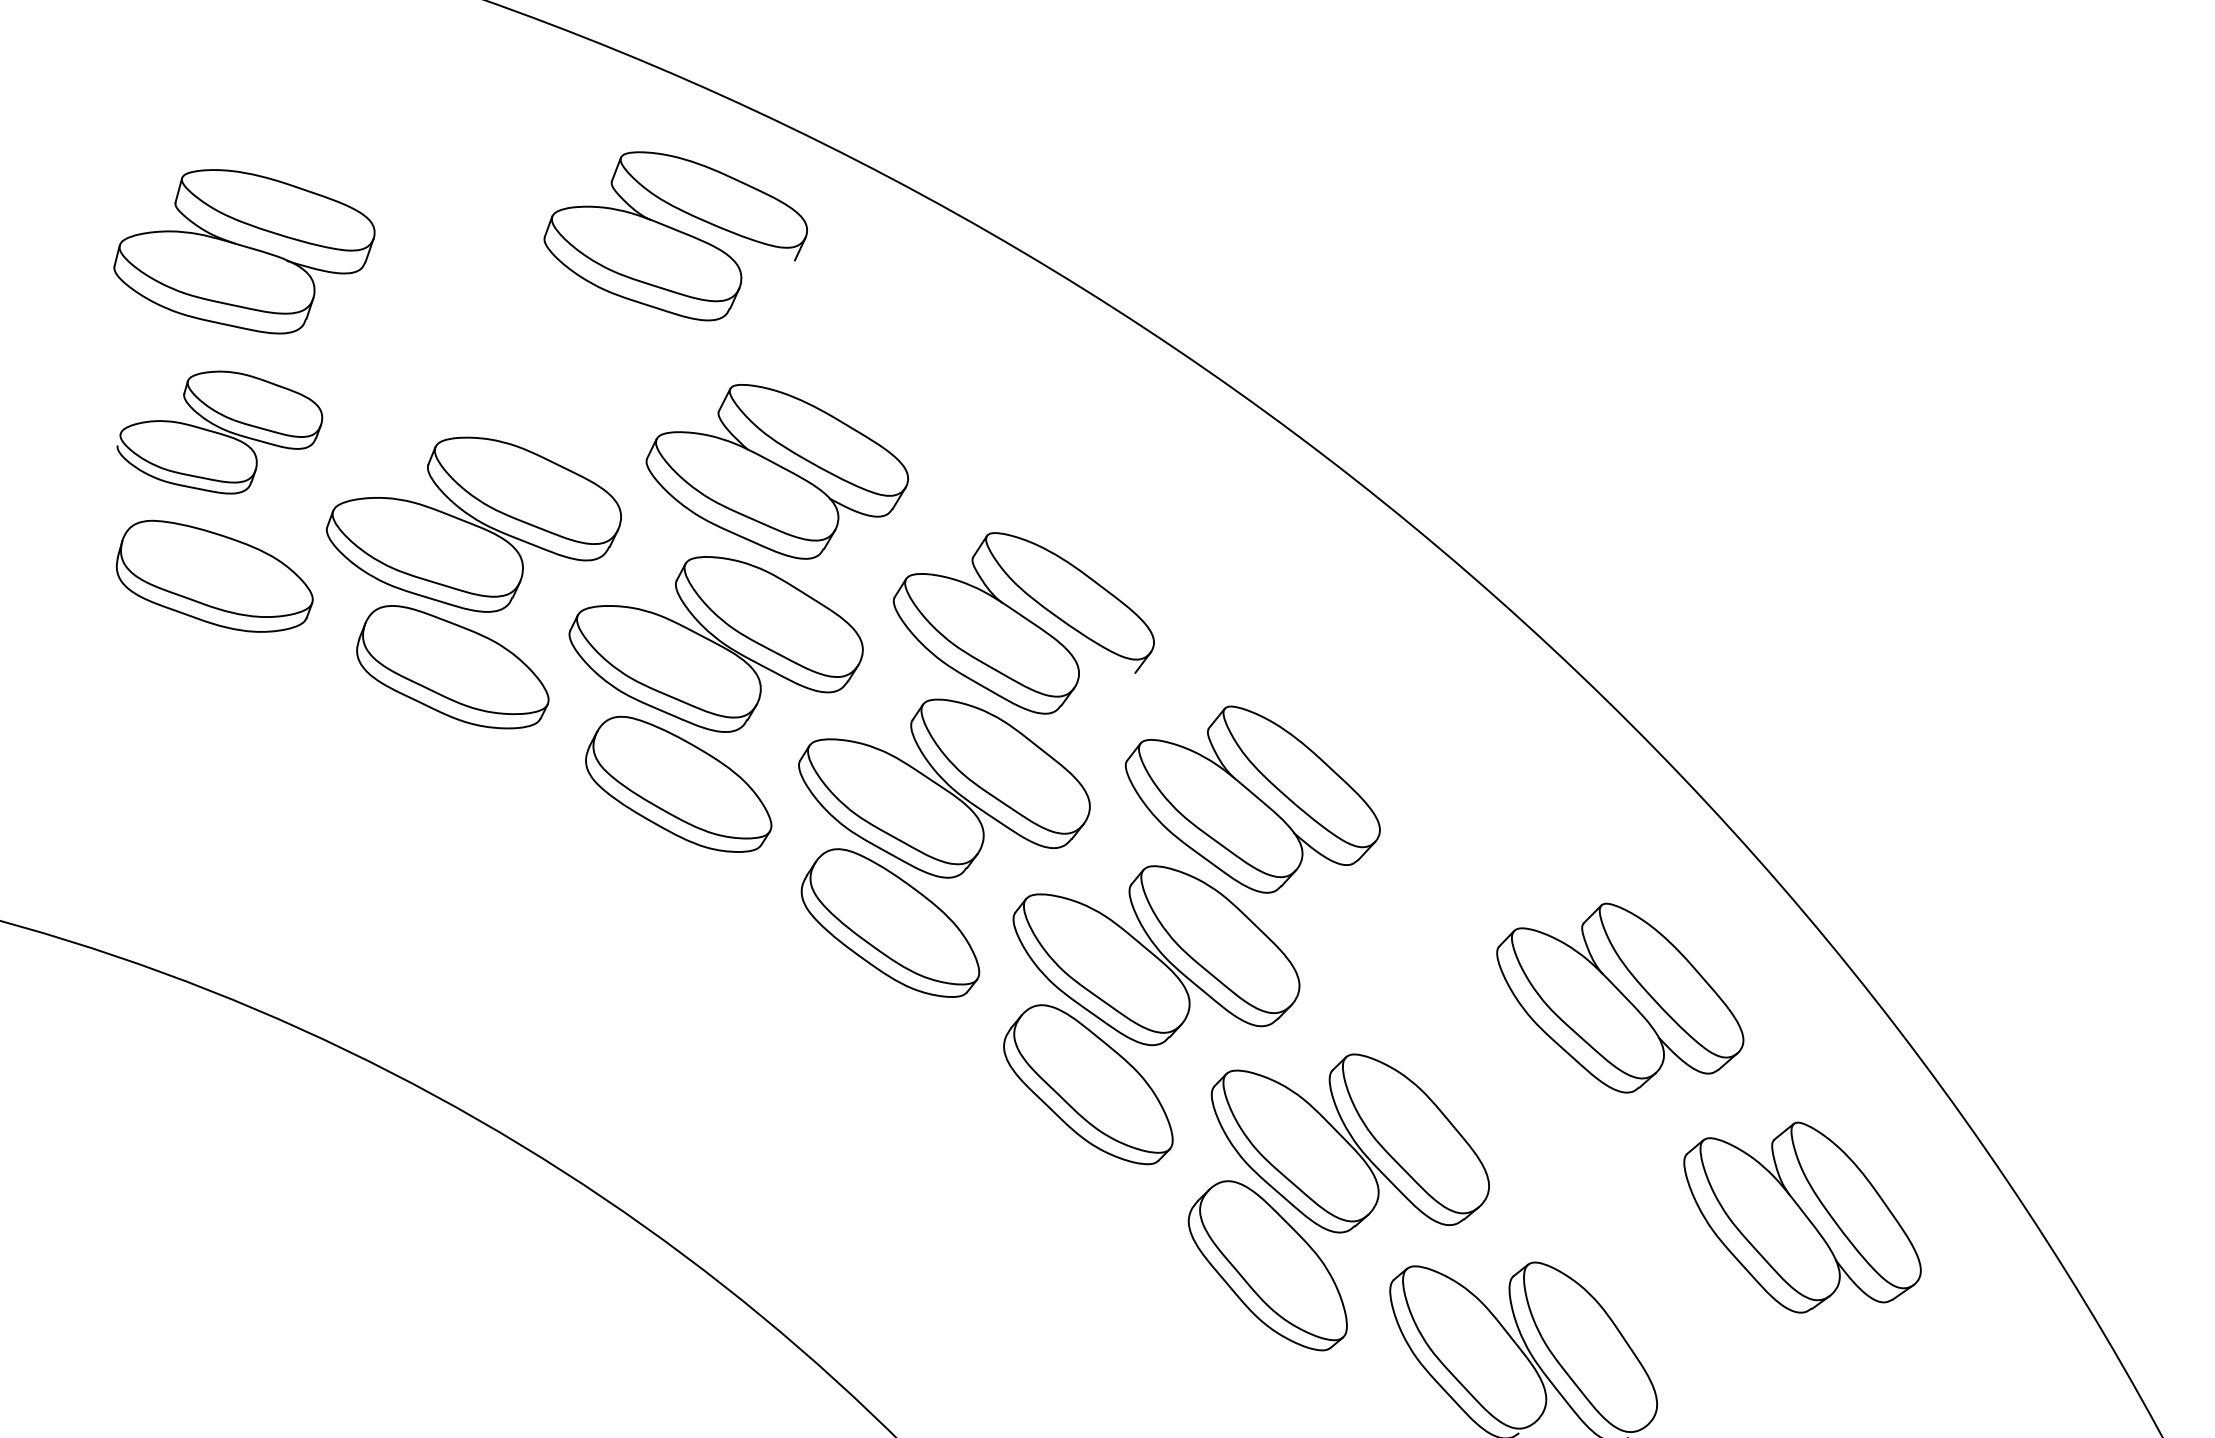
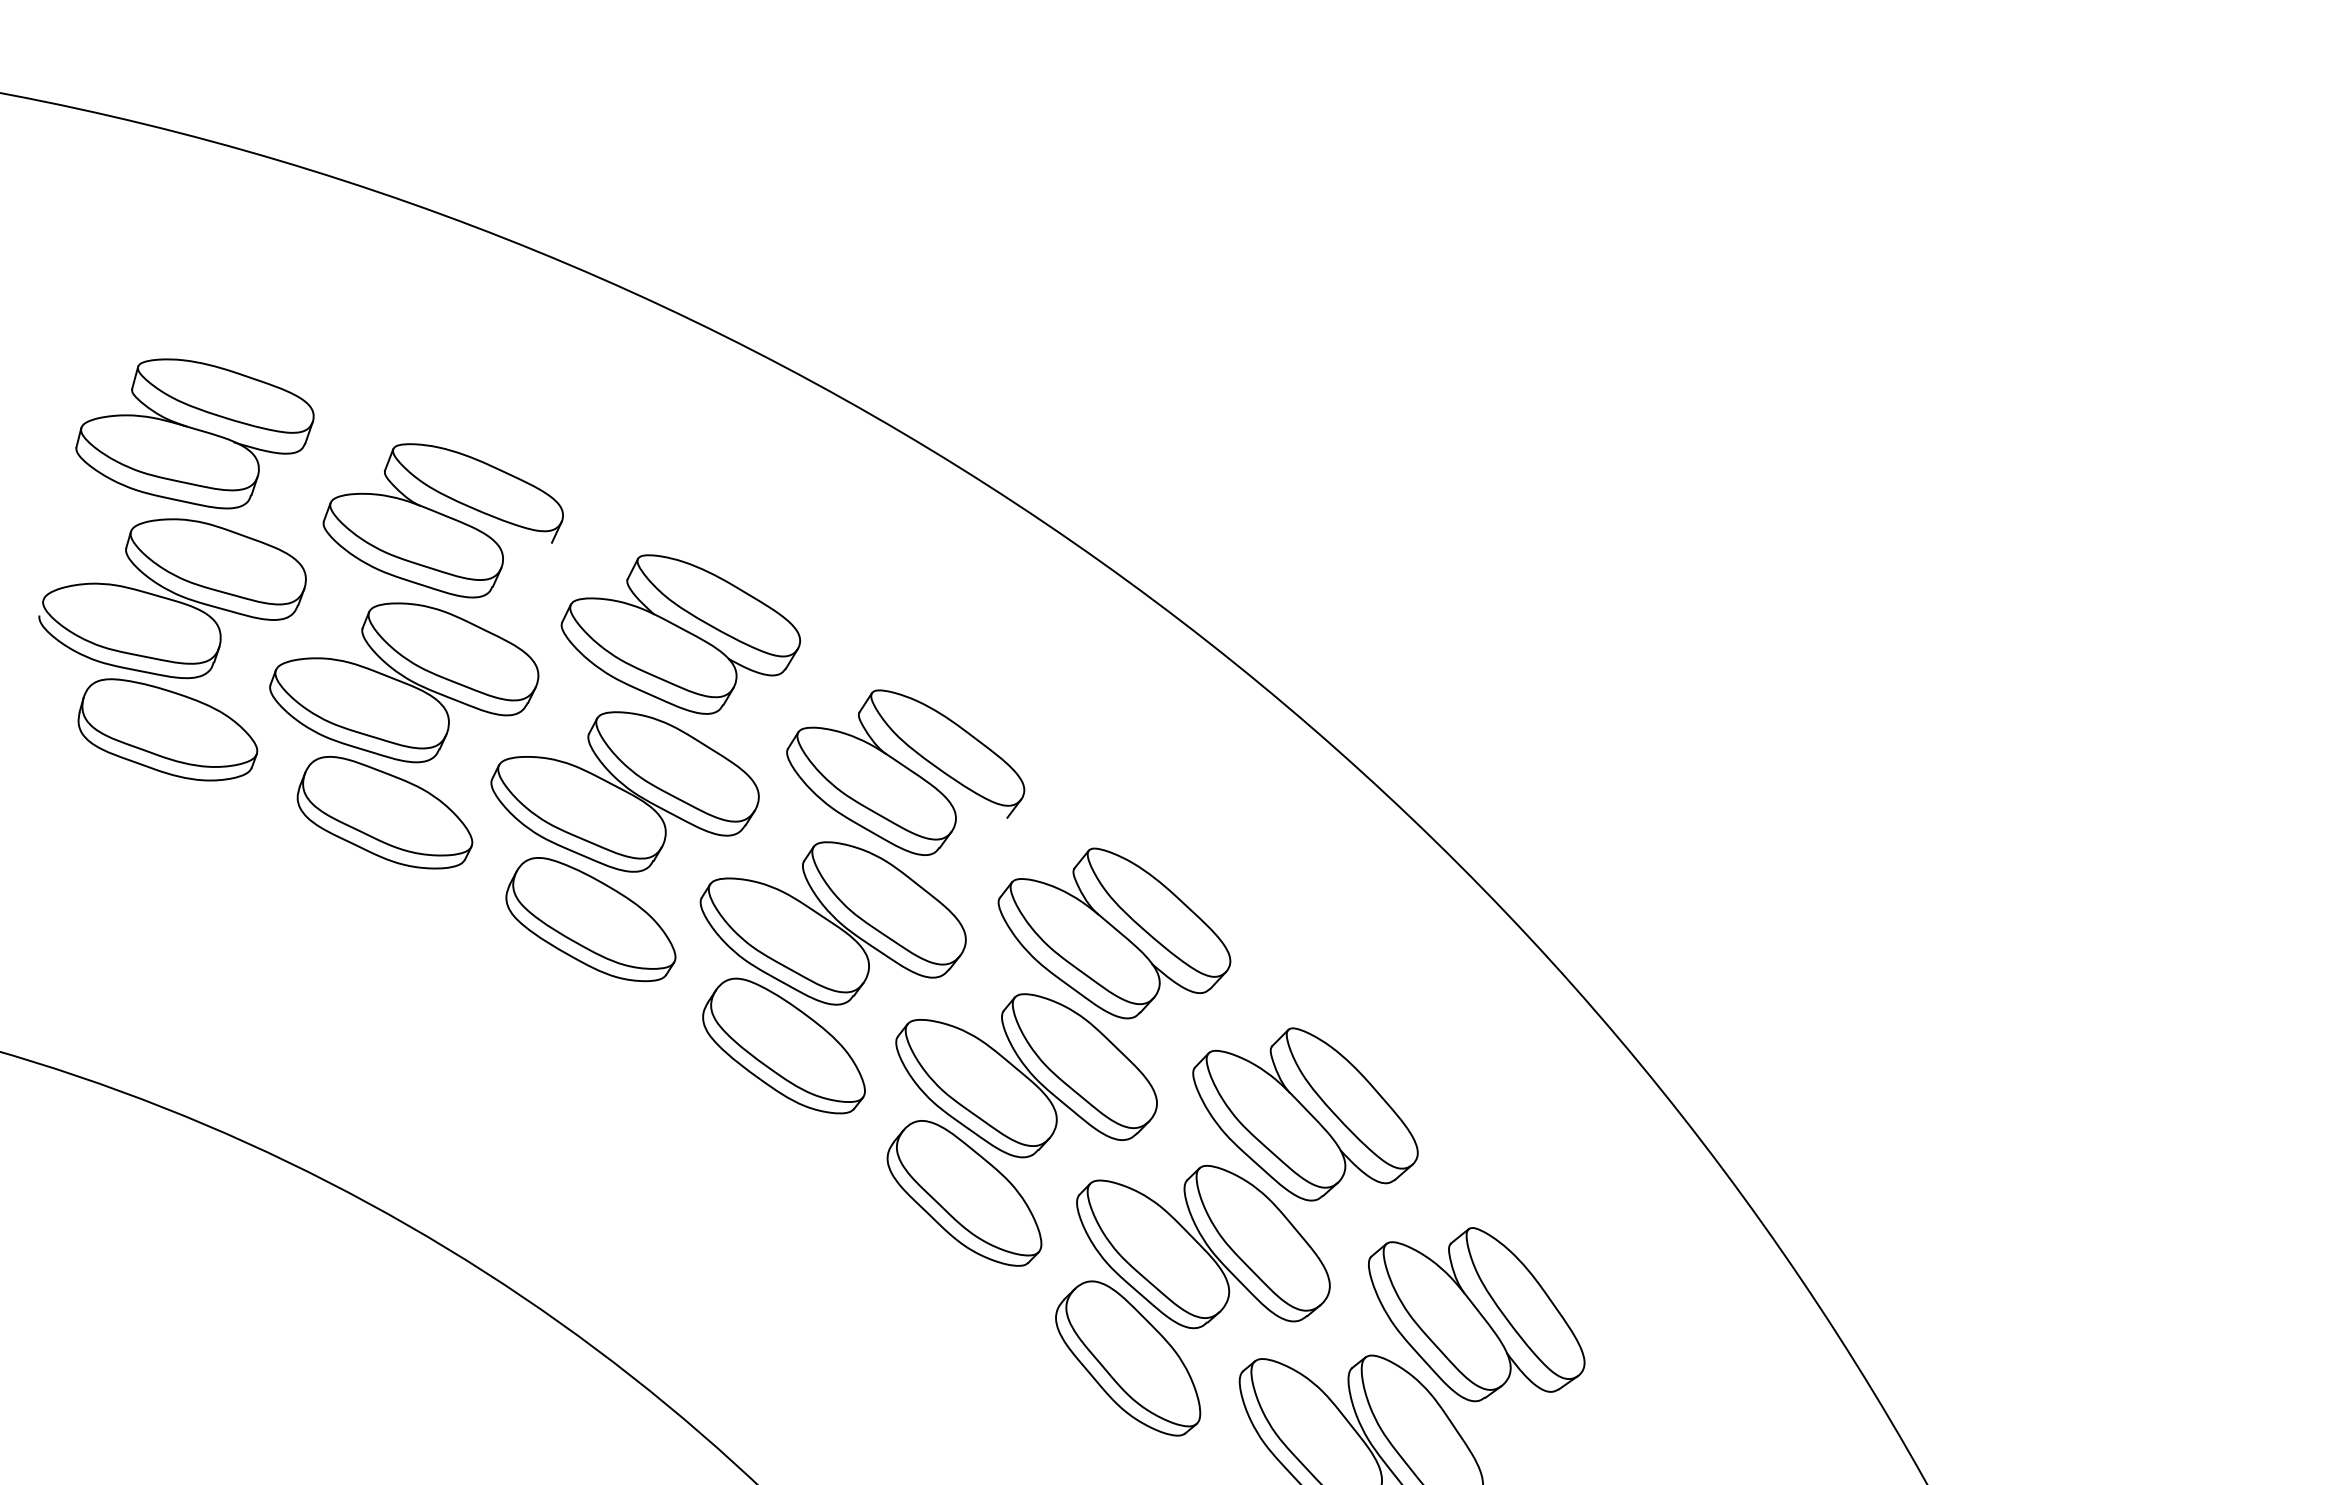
part: (674, 235) -> (442, 520), moved
part: (219, 432) -> (172, 598), size x1.43
part: (1620, 998) -> (1305, 1114), moved
part: (1802, 1217) -> (1476, 1314), moved

